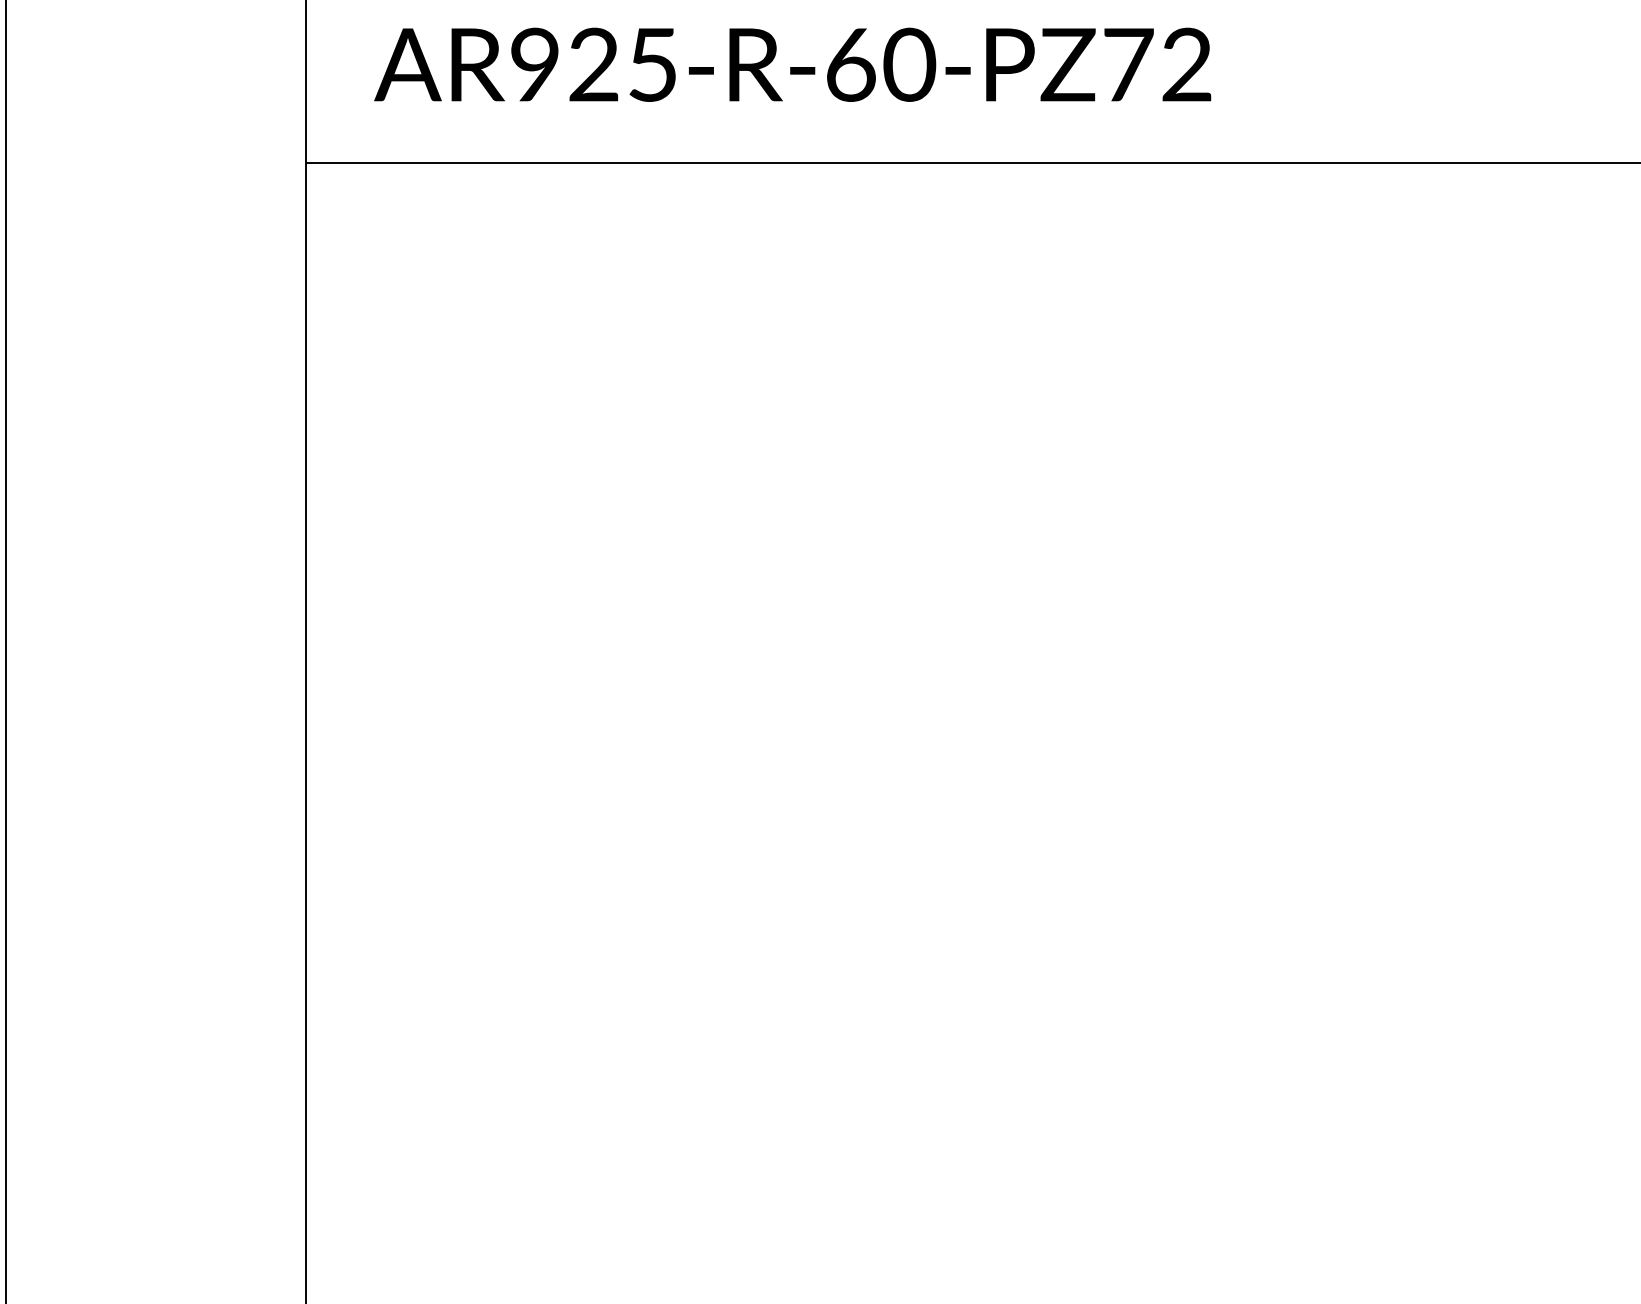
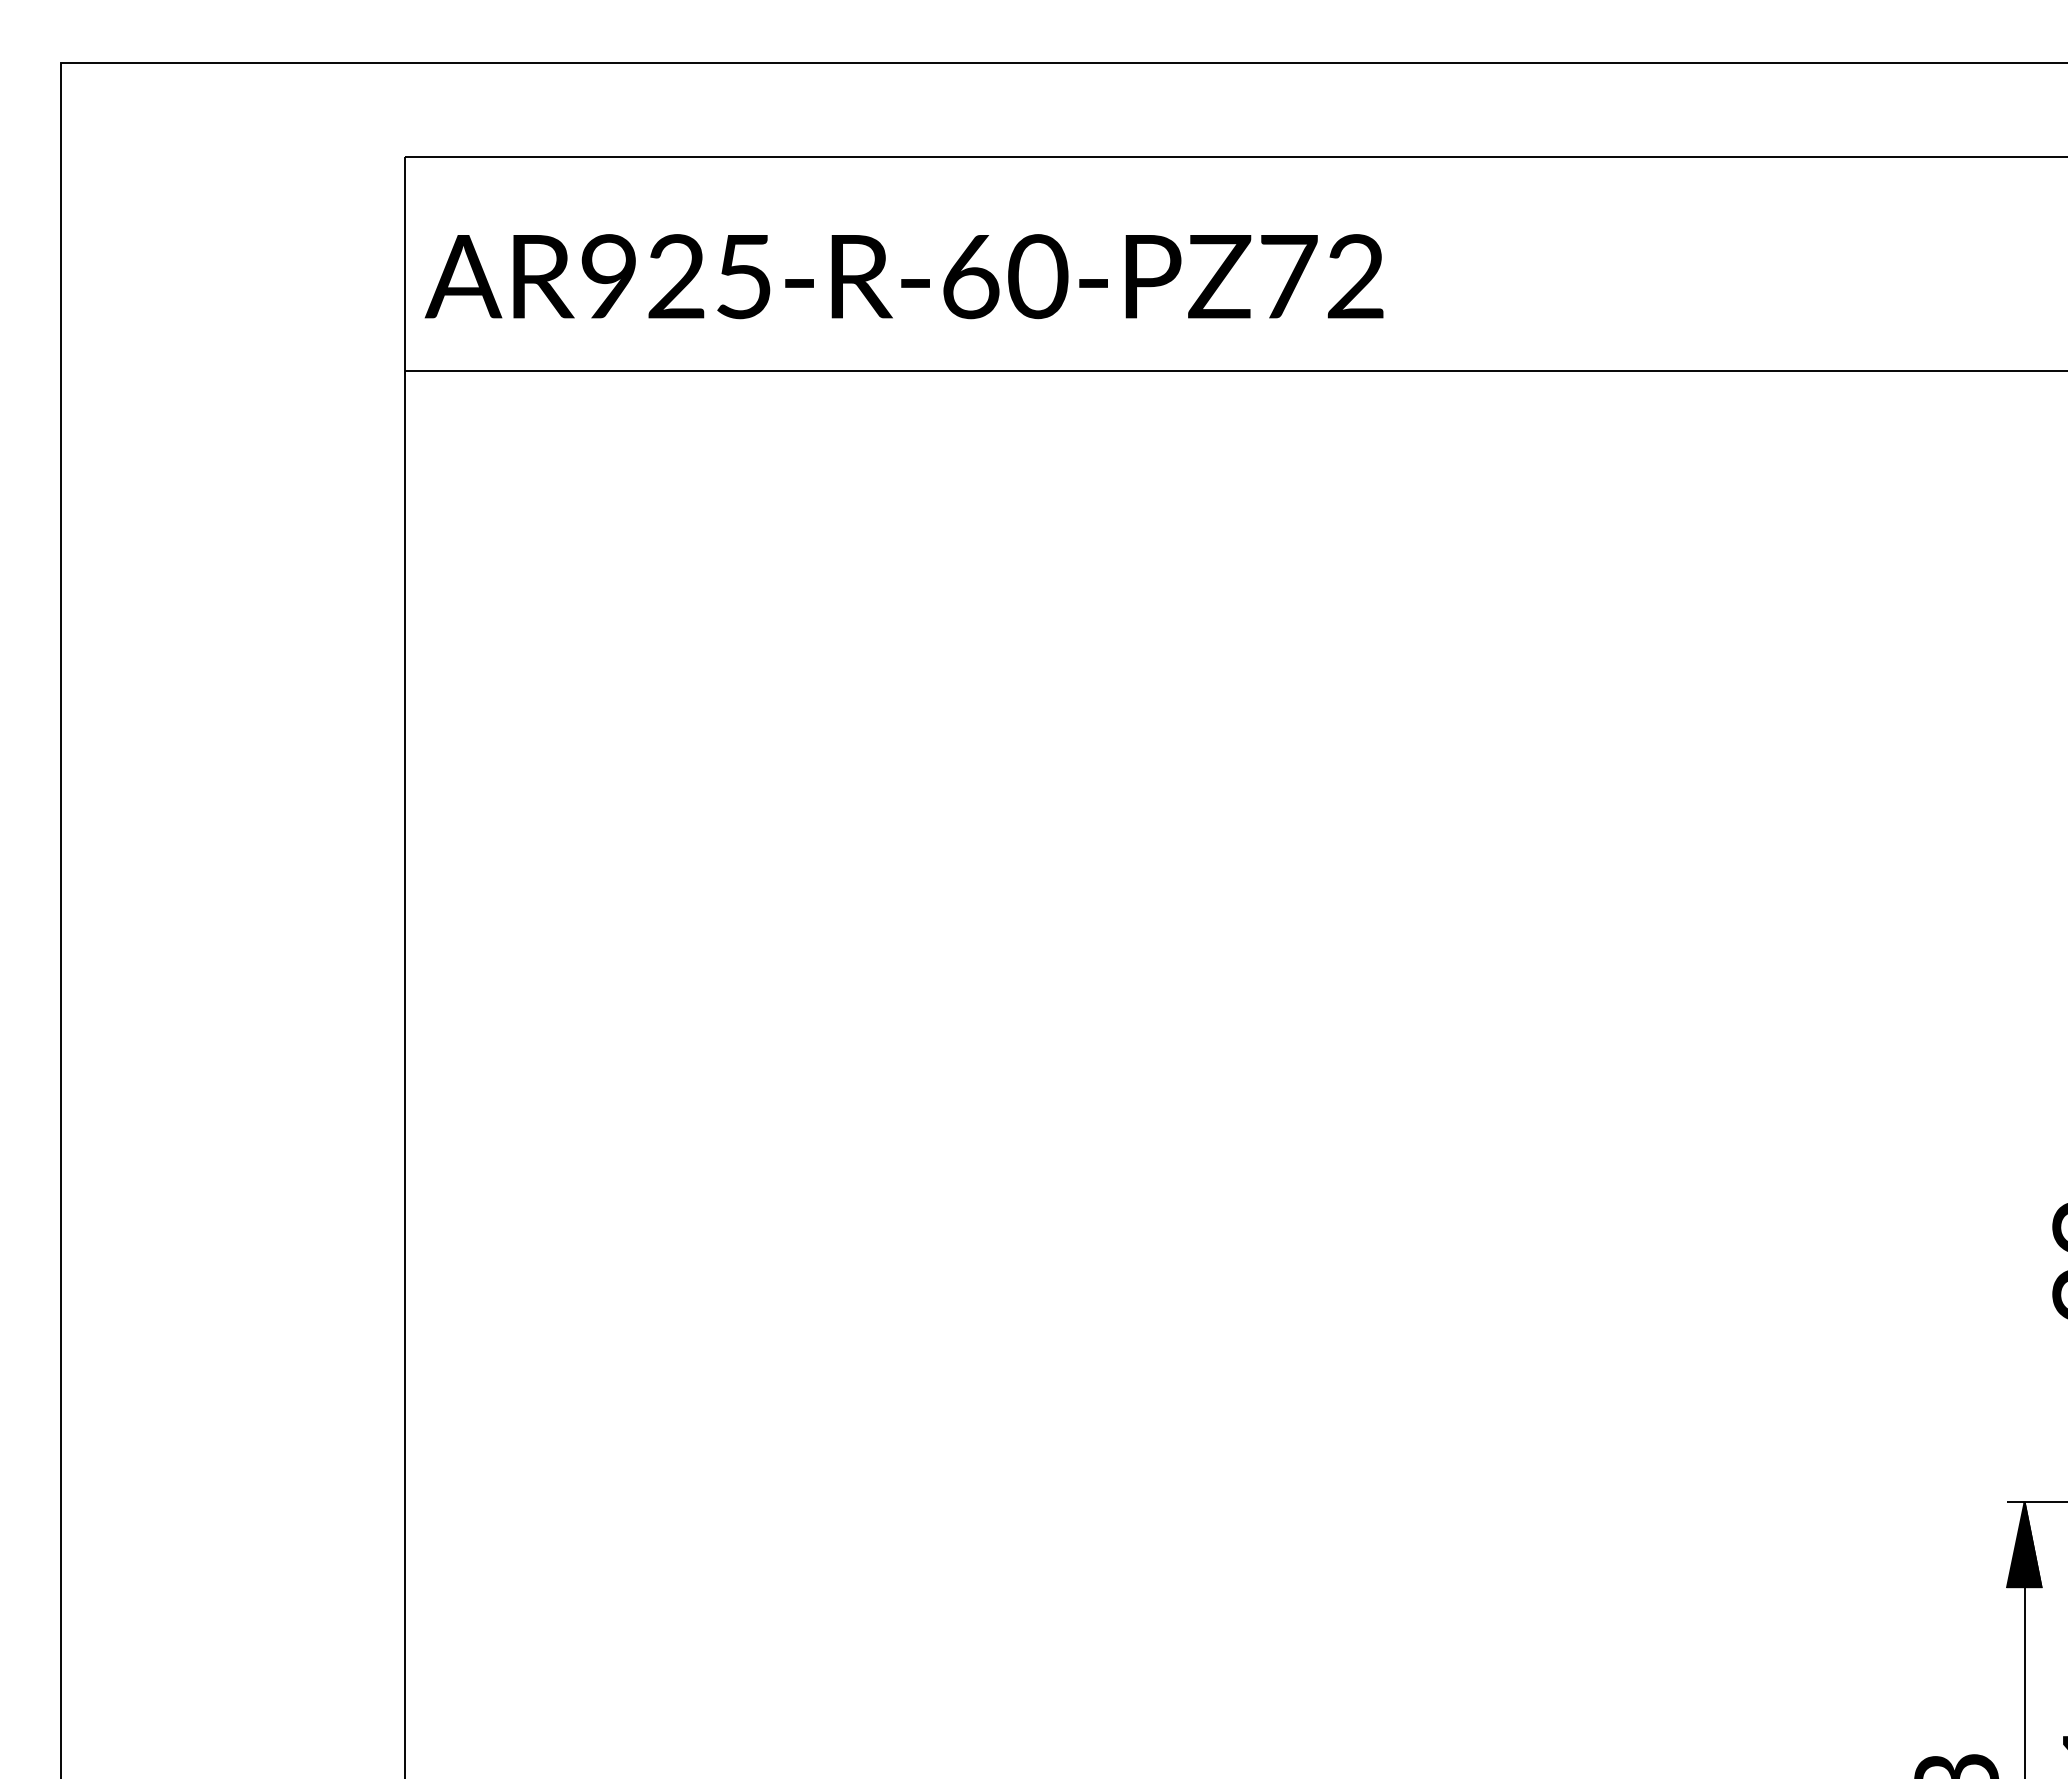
text: (792, 64) -> (903, 276), moved

